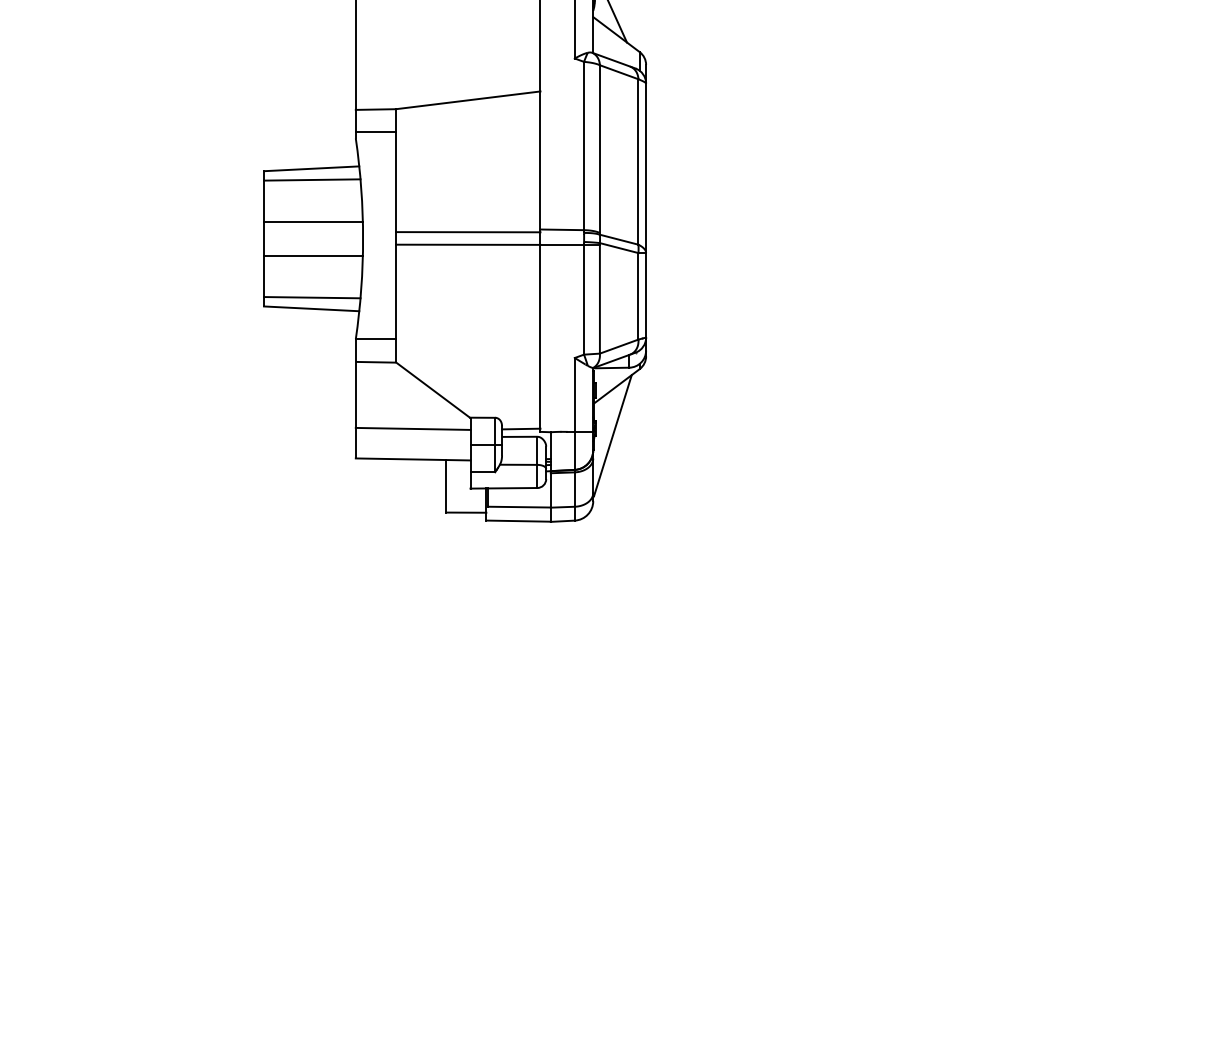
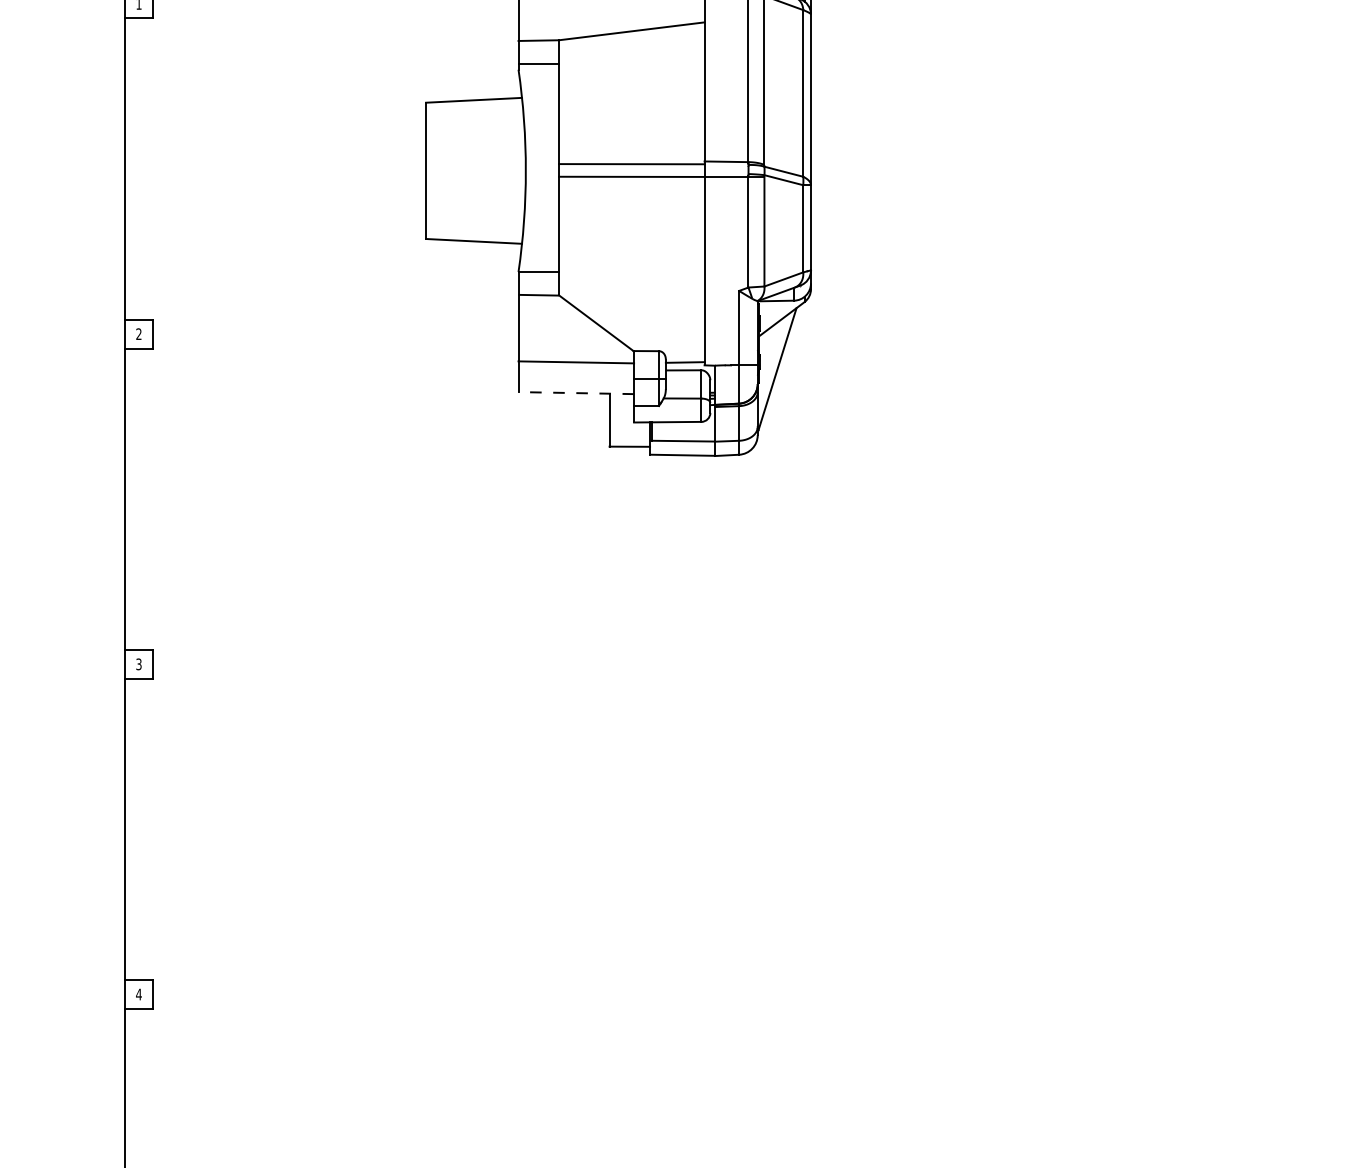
line: (312, 179) -> (474, 111), removed
line: (313, 222) -> (475, 154), removed
line: (313, 255) -> (475, 187), removed
line: (312, 297) -> (474, 229), removed
line: (413, 459) -> (576, 393), solid -> dashed

